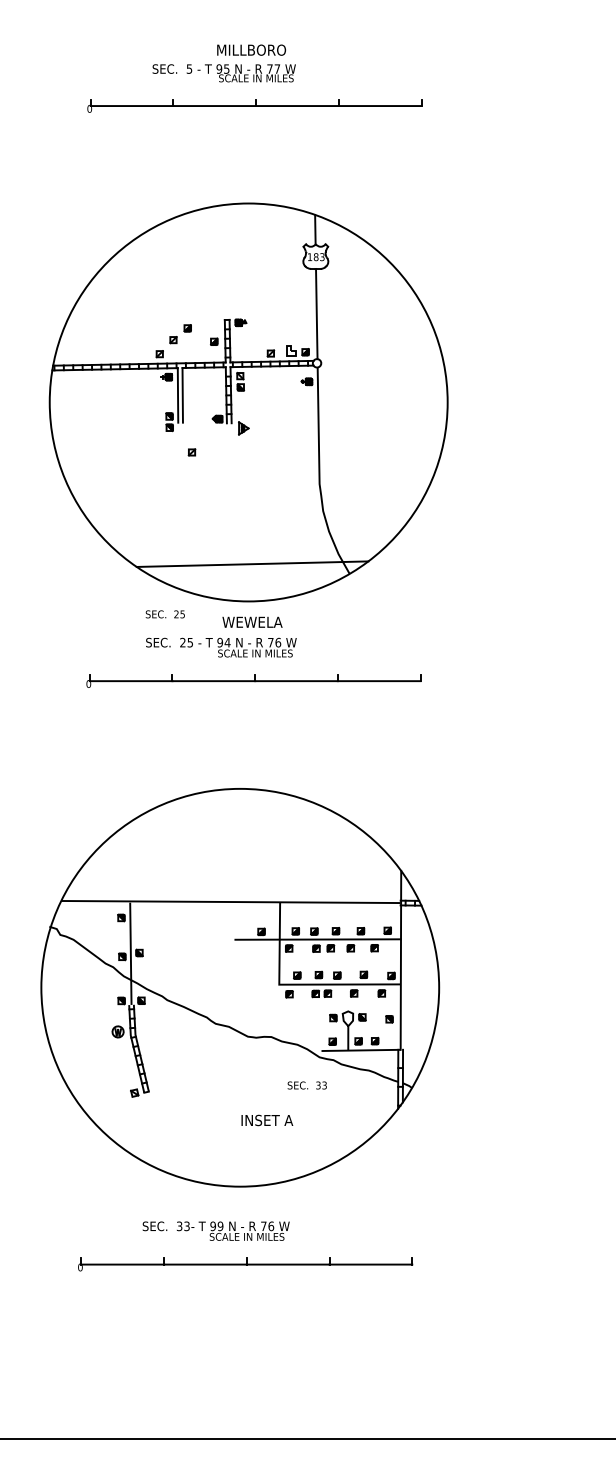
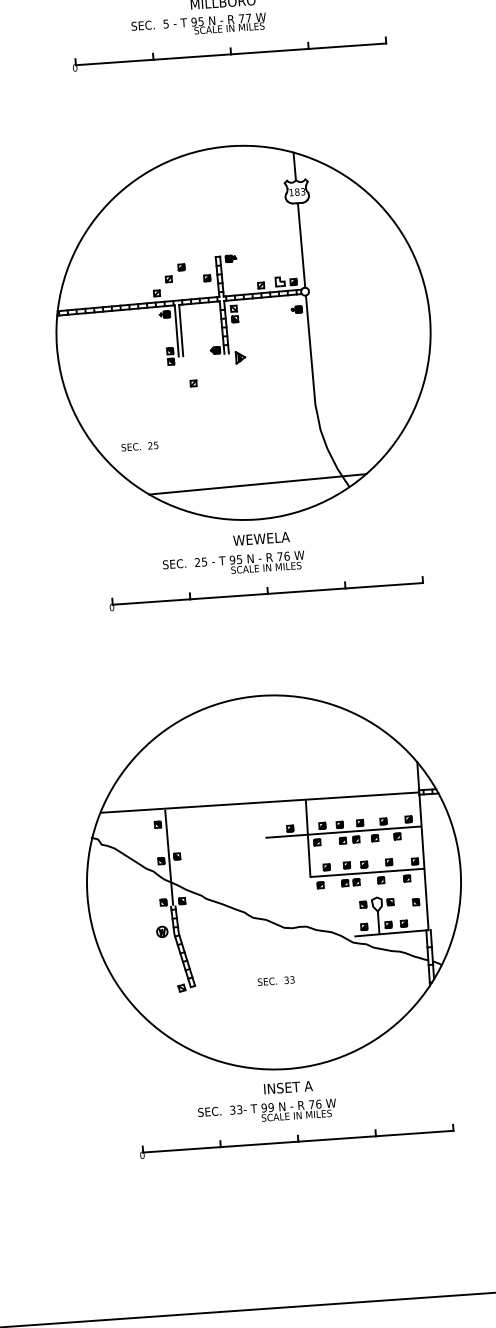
text: (164, 614) -> (139, 446), moved
text: (227, 642) -> (239, 559), 94 -> 95
text: (306, 1085) -> (275, 981), moved
text: (267, 1120) -> (288, 1087), moved

